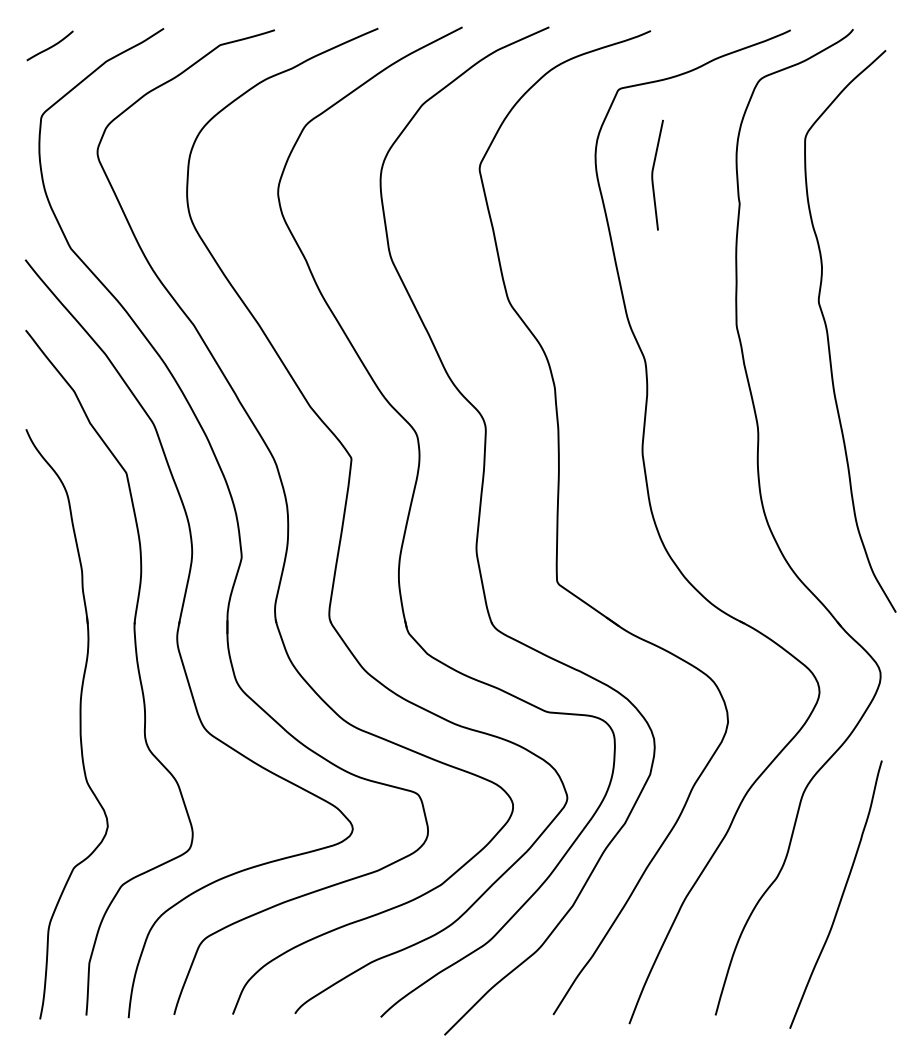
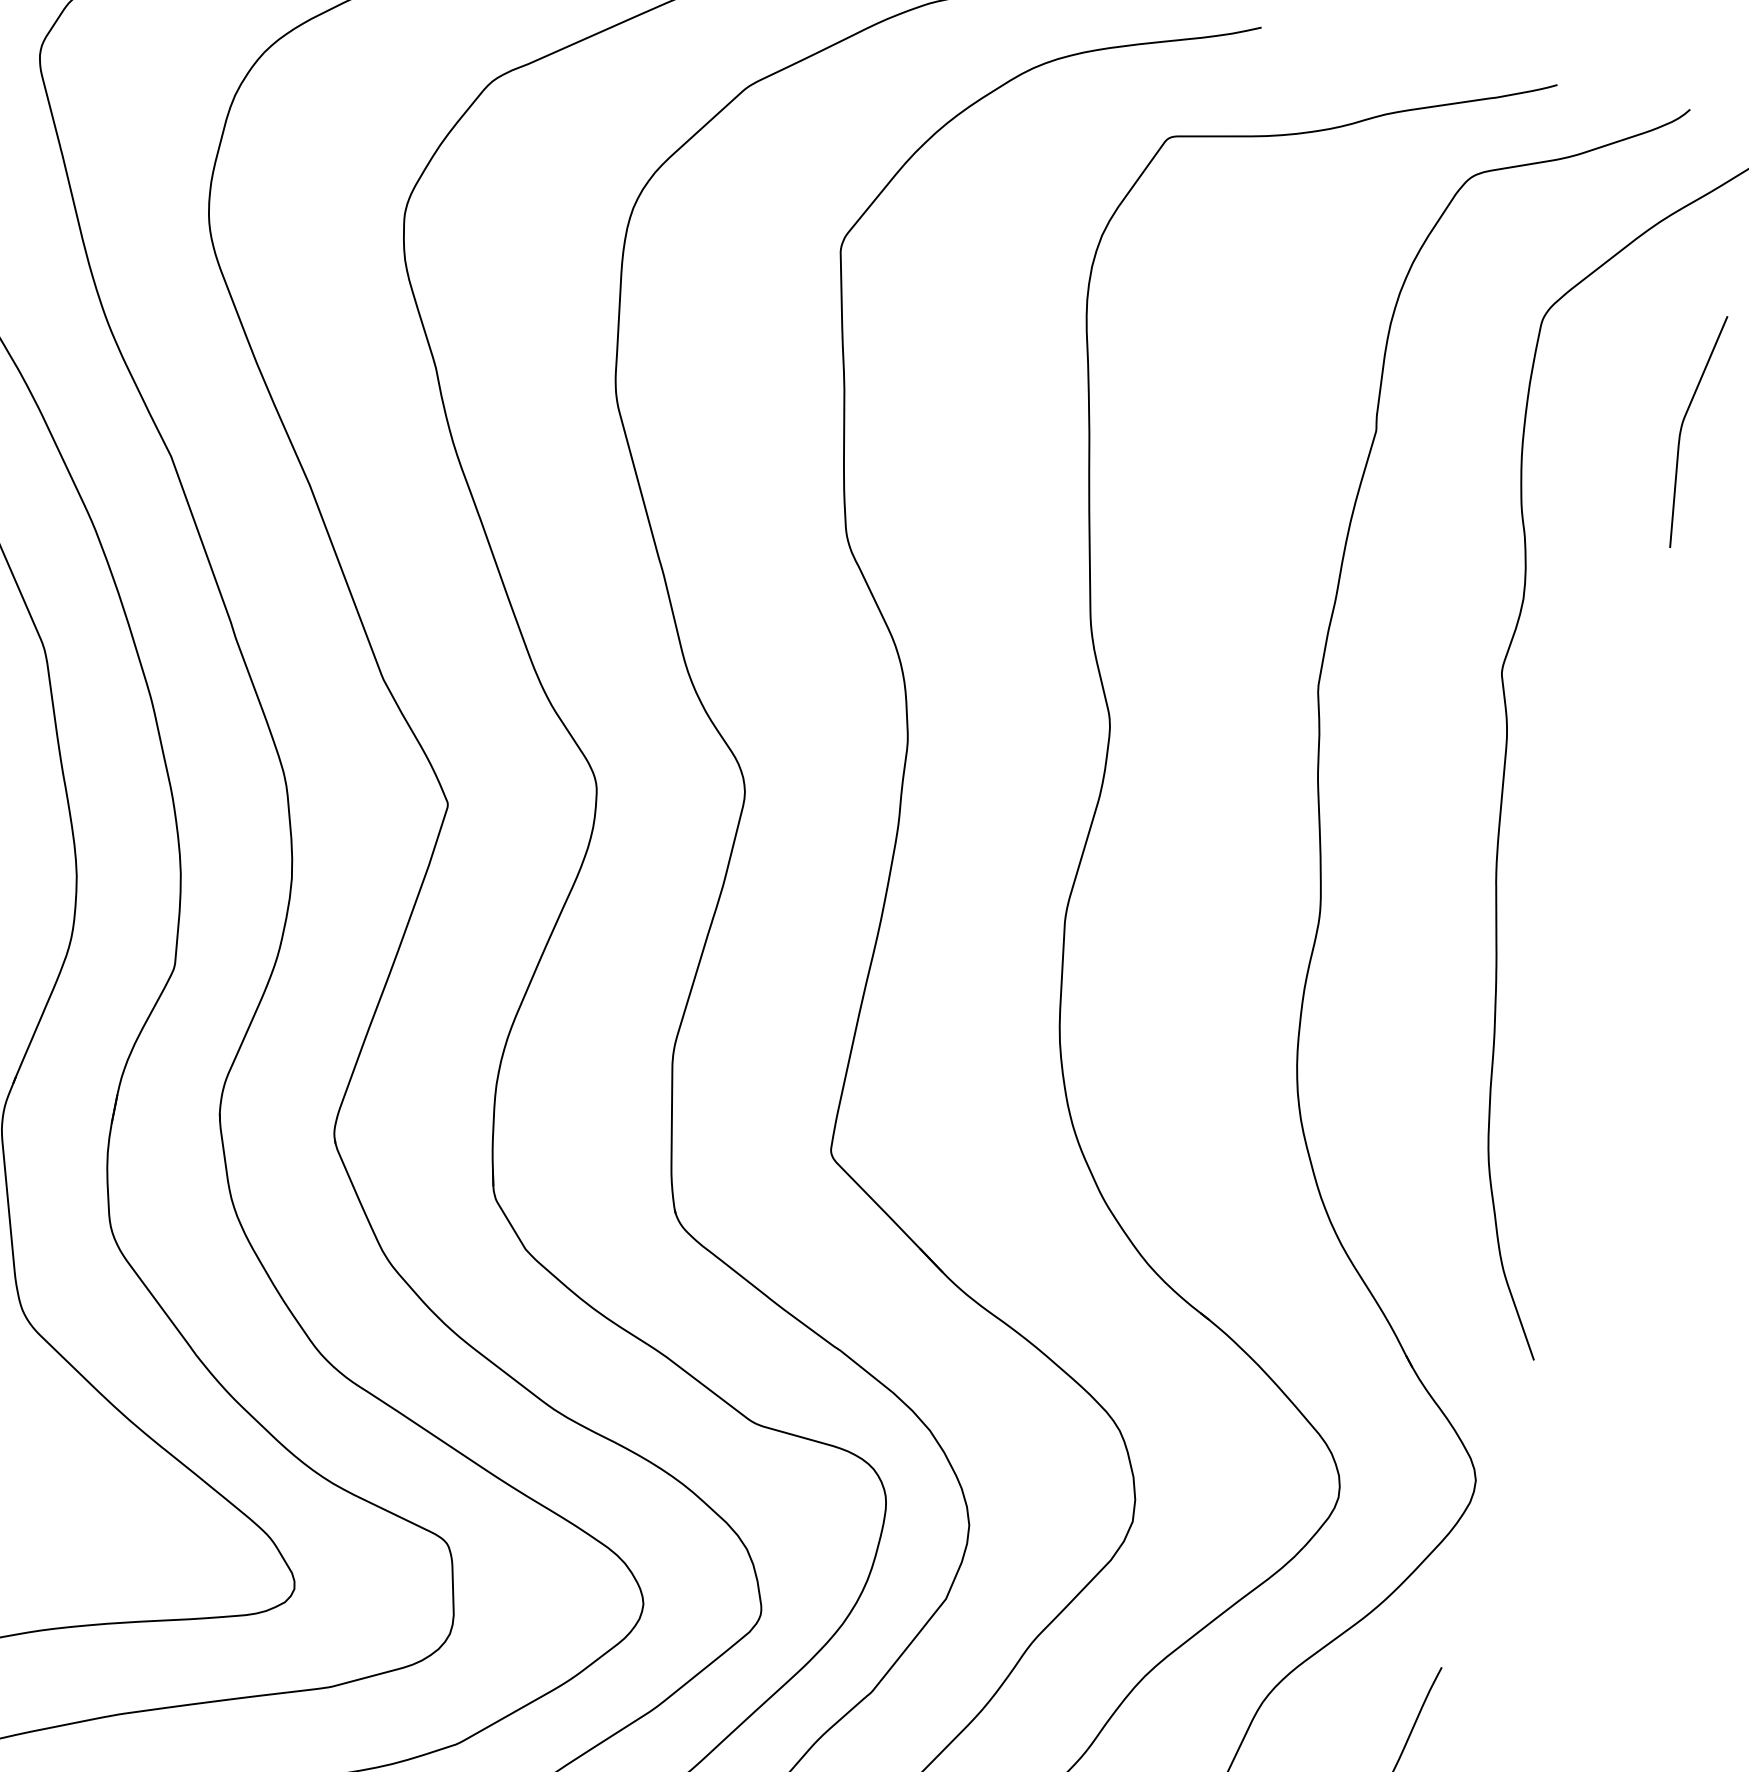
curve: (653, 174) -> (1684, 427), moved

